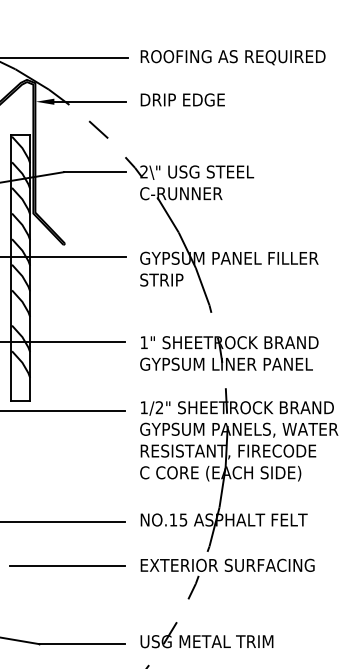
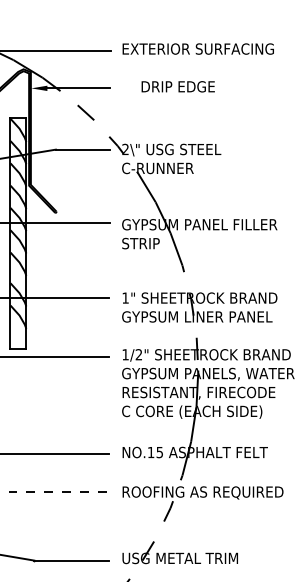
text: (233, 57) -> (203, 49), ROOFING AS REQUIRED -> EXTERIOR SURFACING
text: (181, 99) -> (177, 86), moved
line: (68, 565) -> (59, 492), solid -> dashed
text: (233, 565) -> (203, 492), EXTERIOR SURFACING -> ROOFING AS REQUIRED

